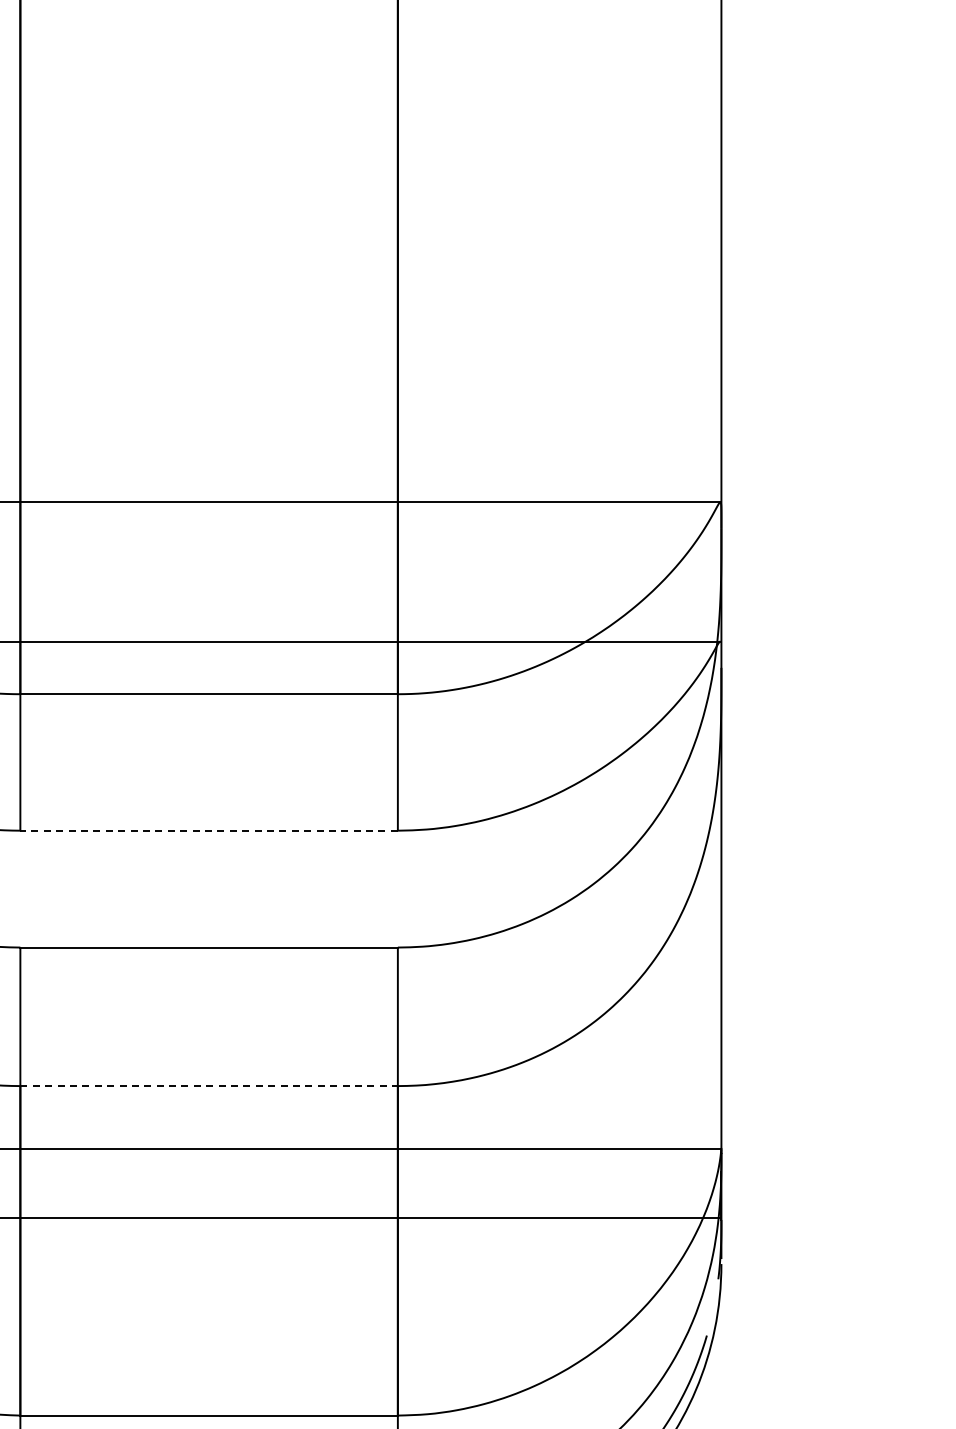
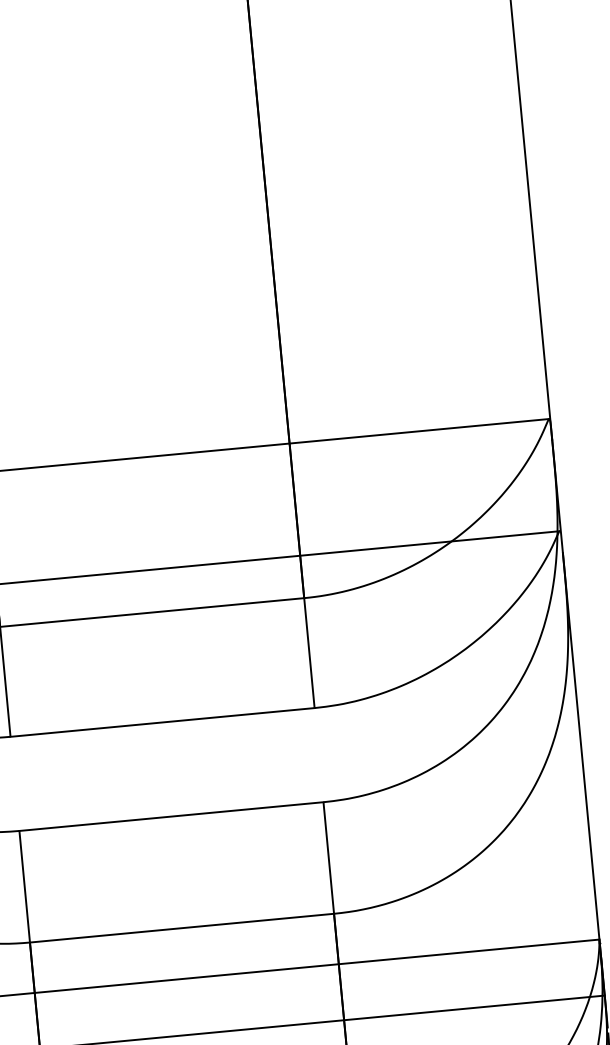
line: (209, 830) -> (162, 722), dashed -> solid
line: (209, 1086) -> (182, 928), dashed -> solid

